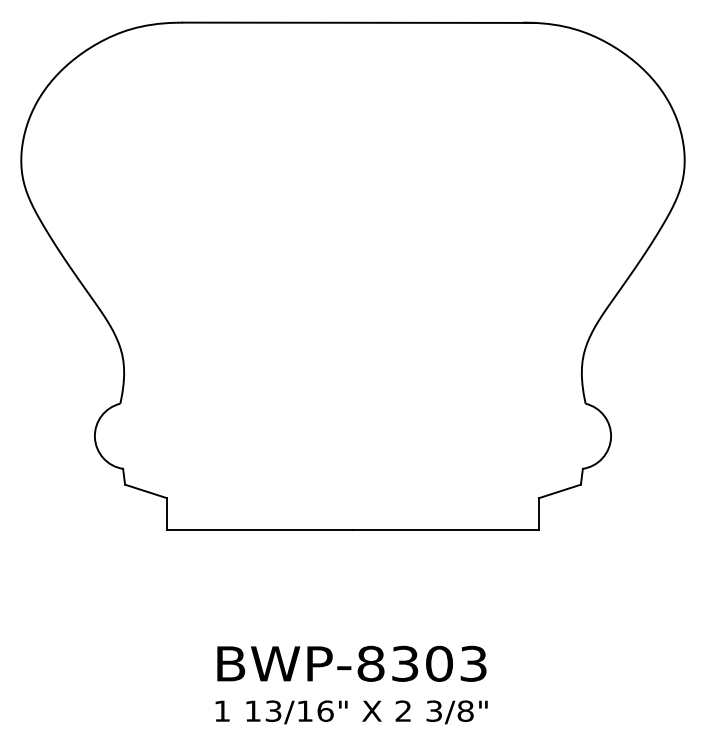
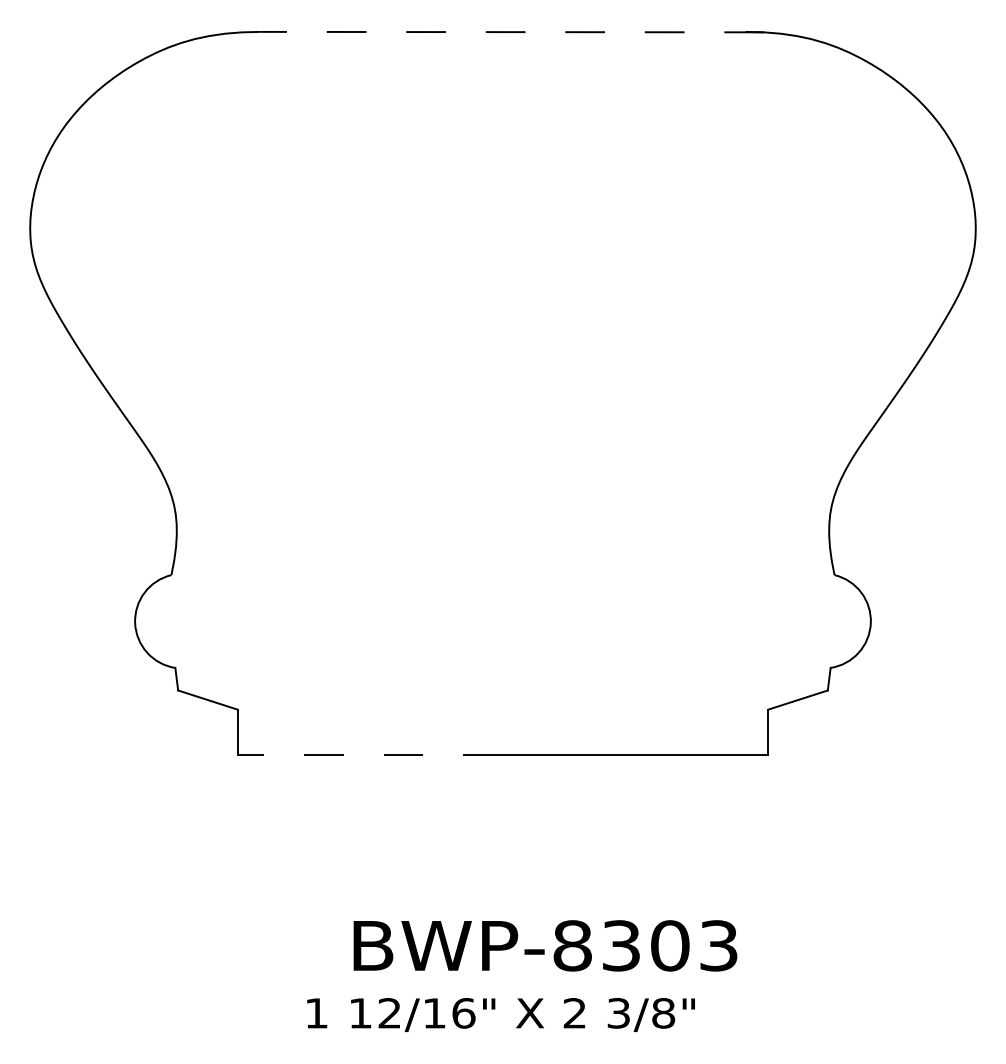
line: (359, 23) -> (512, 32), solid -> dashed
line: (260, 529) -> (370, 754), solid -> dashed
text: (351, 663) -> (545, 945), moved
text: (273, 711) -> (389, 1013), 13/16" -> 12/16"

